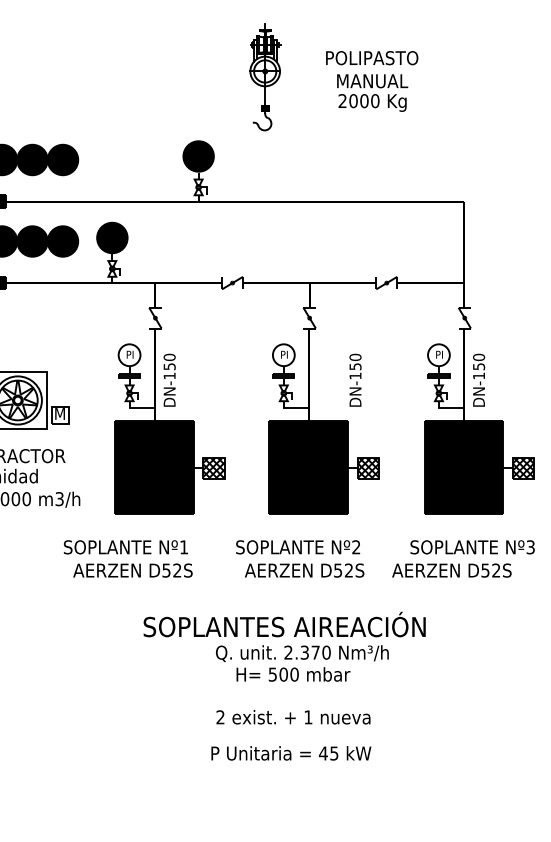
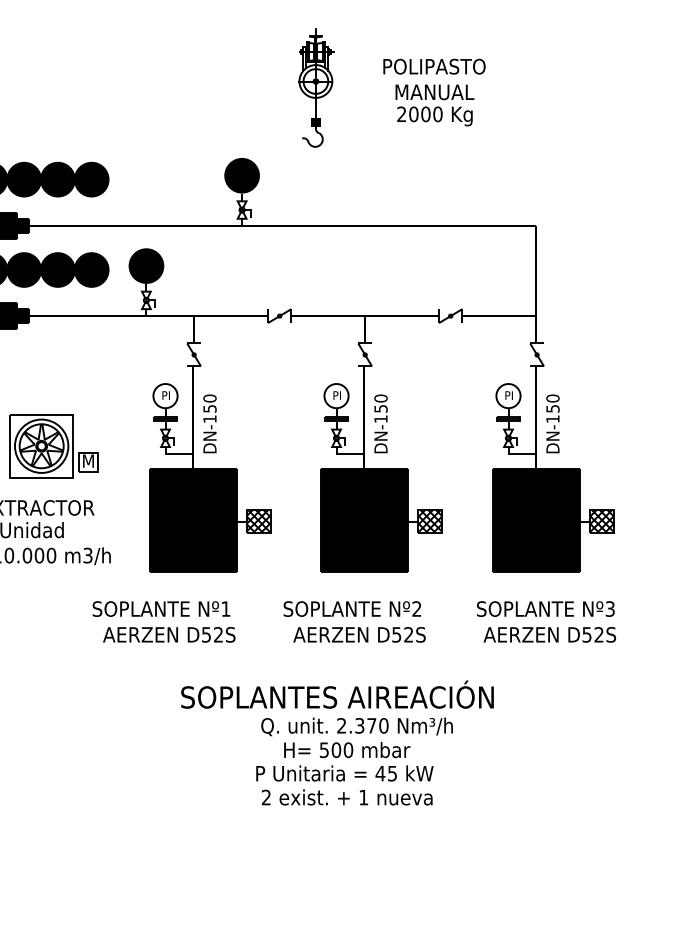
text: (355, 379) -> (380, 423), moved
text: (451, 570) -> (549, 634), moved
text: (291, 753) -> (344, 773), moved

